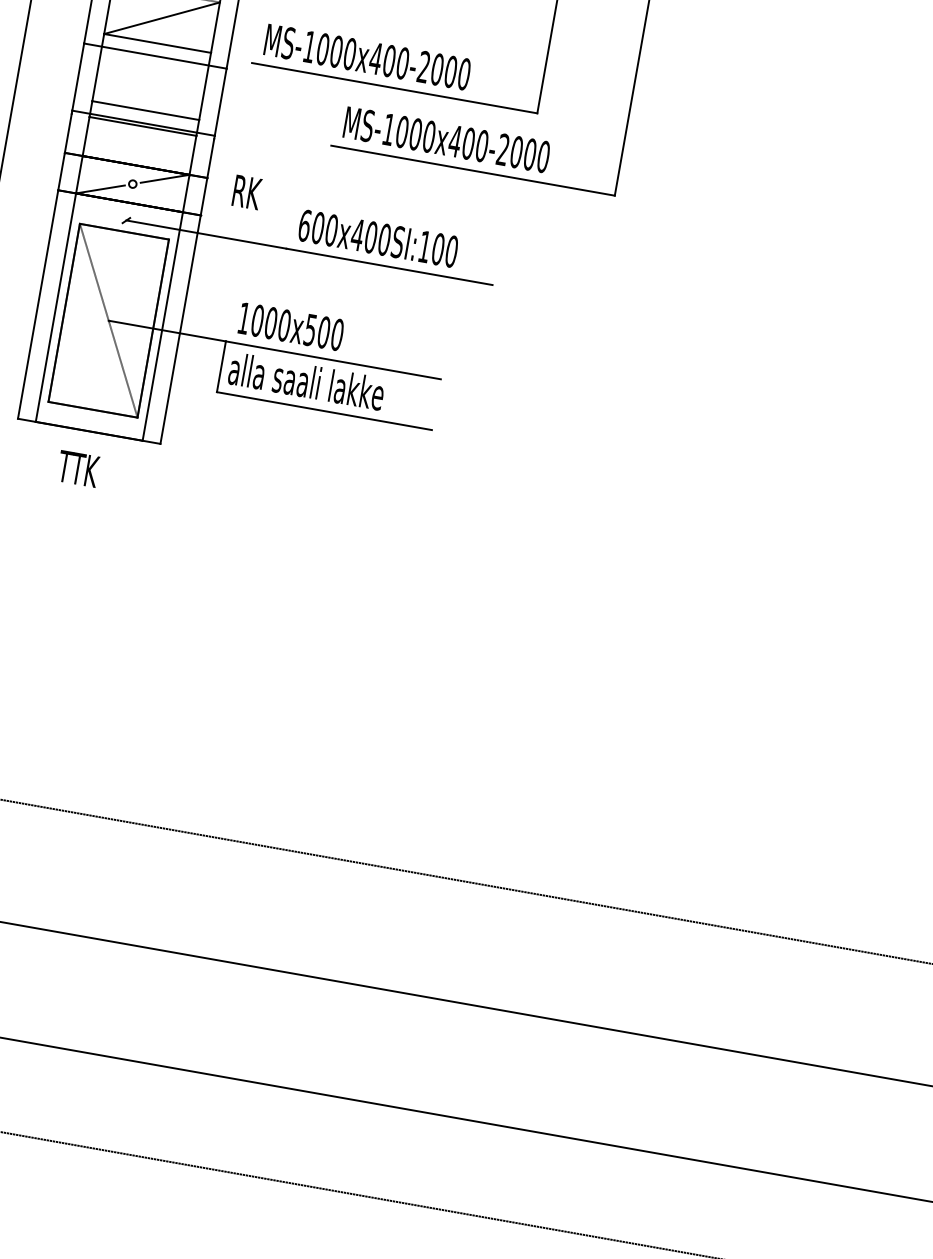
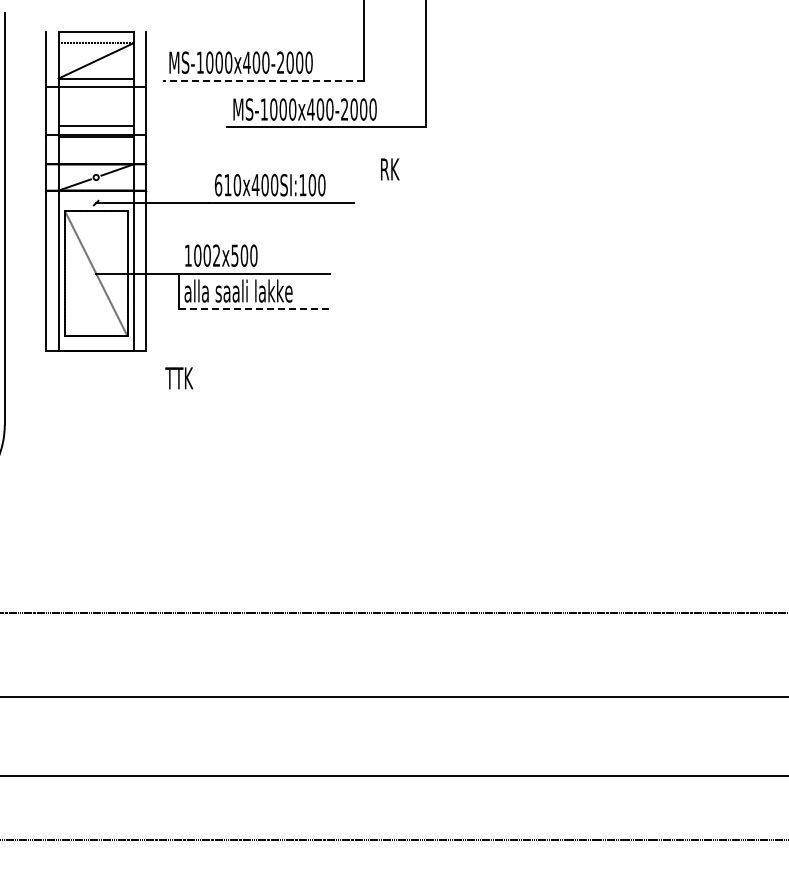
line: (393, 87) -> (262, 80), solid -> dashed
text: (247, 192) -> (390, 169), moved
text: (317, 228) -> (227, 185), 600x400SI:100 -> 610x400SI:100
text: (284, 325) -> (216, 255), 1000x500 -> 1002x500
line: (324, 411) -> (254, 309), solid -> dashed
text: (78, 469) -> (179, 378), moved

